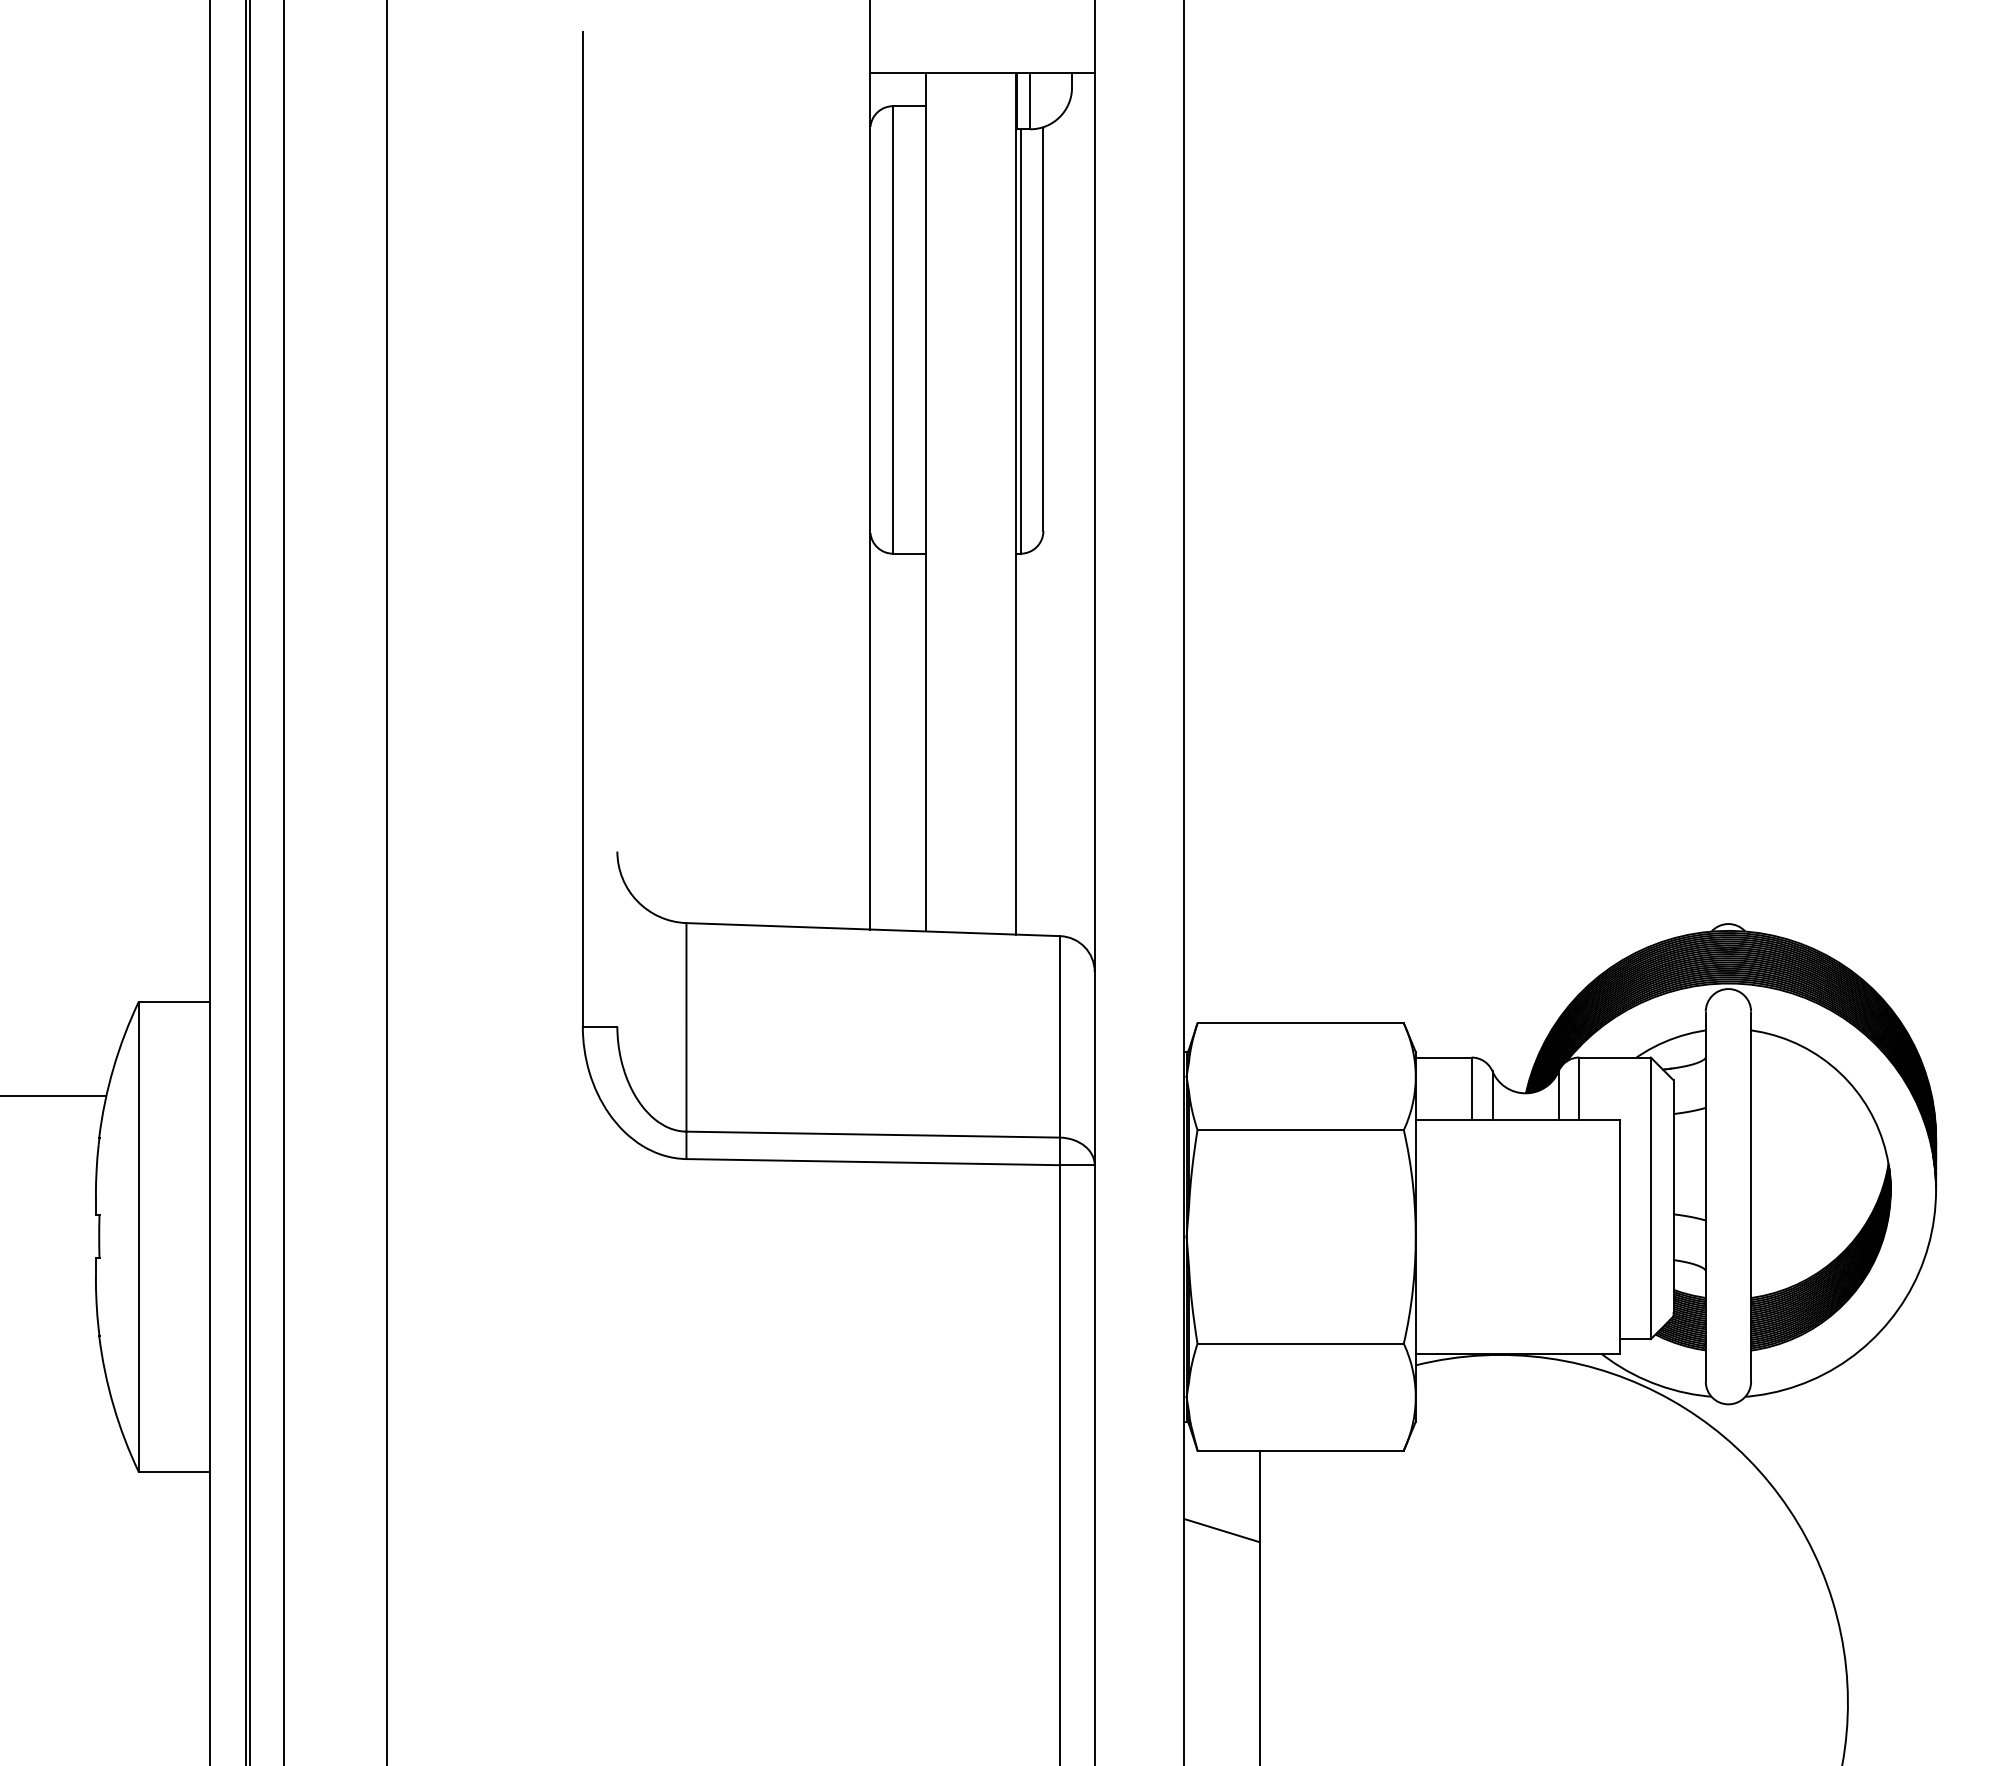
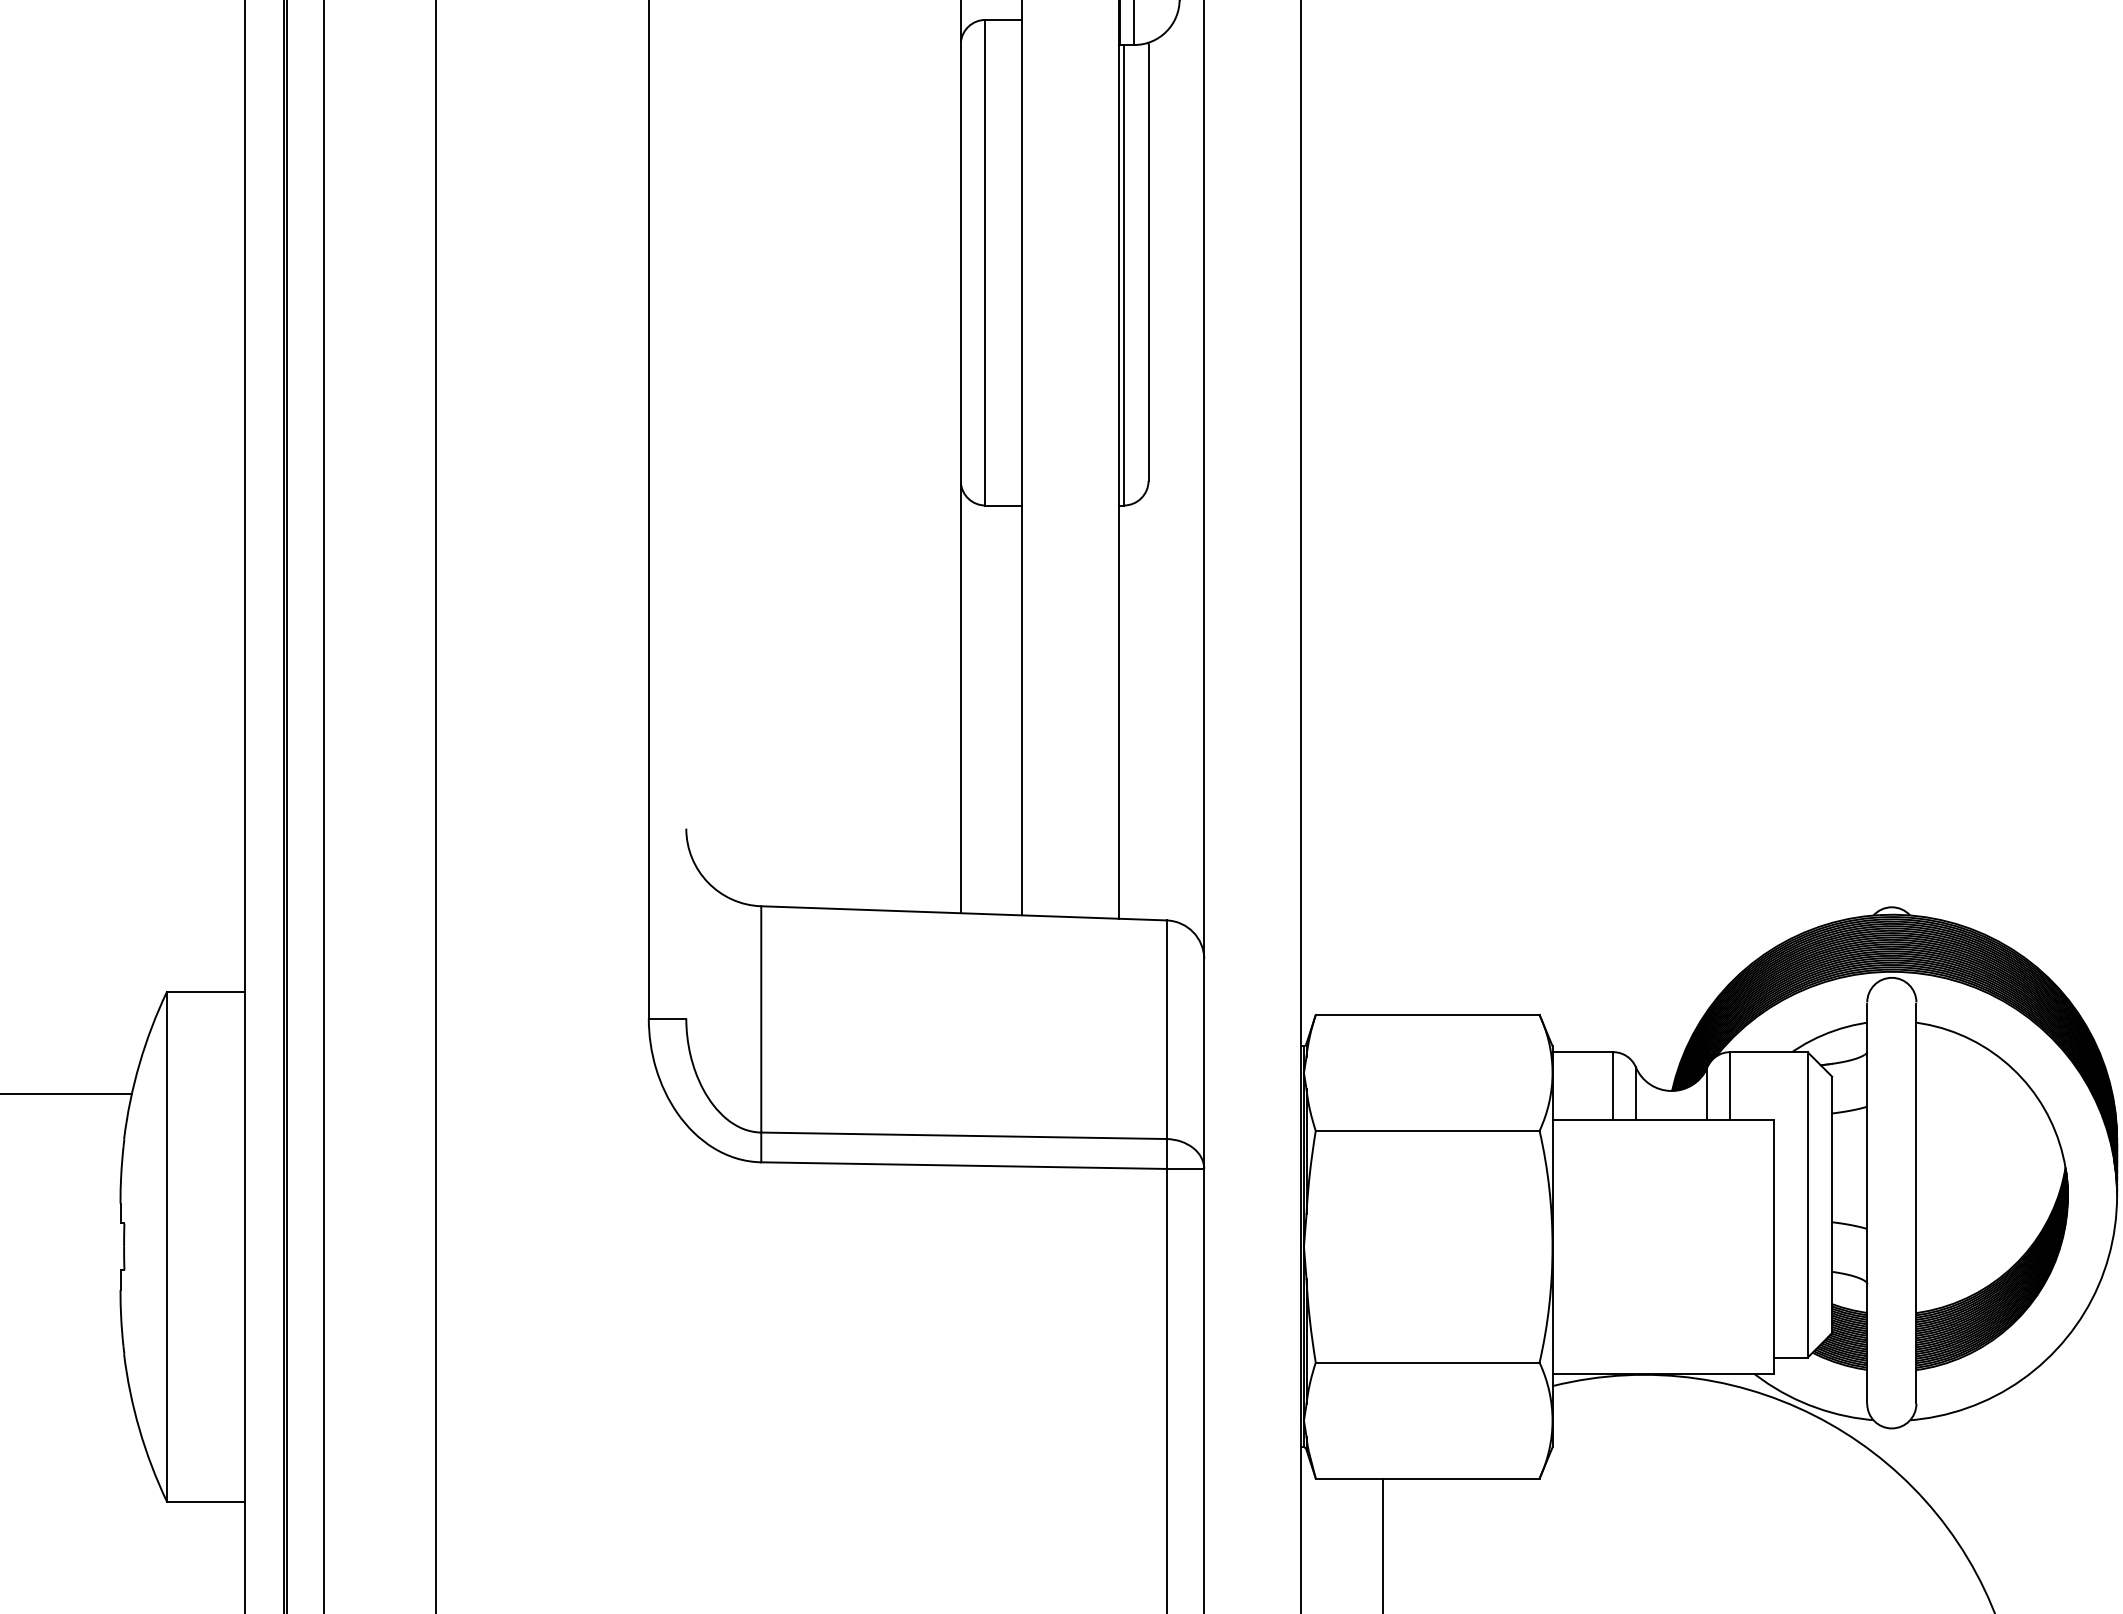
line: (1221, 1530) -> (1341, 1565), removed

